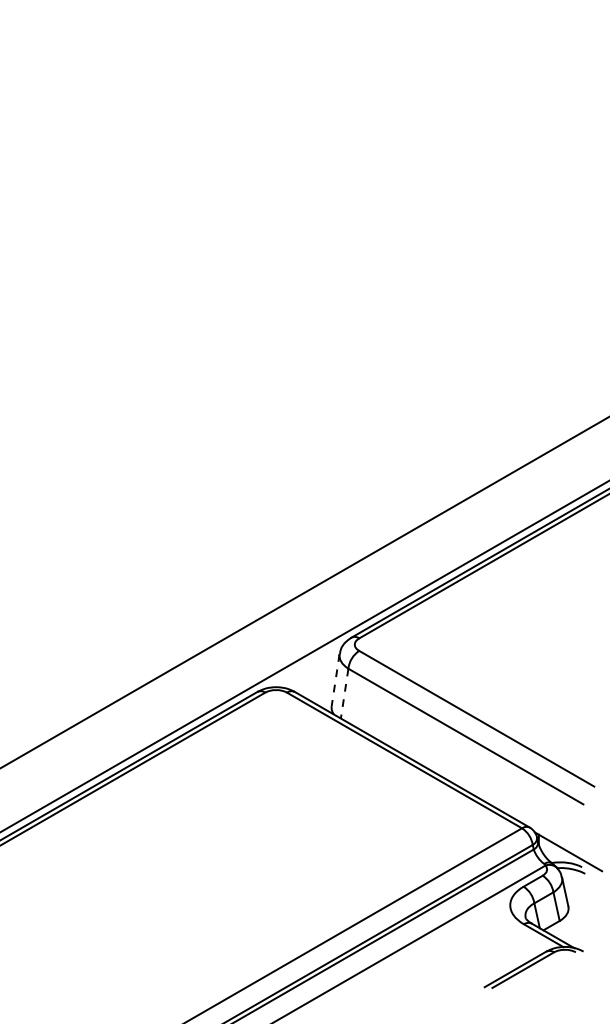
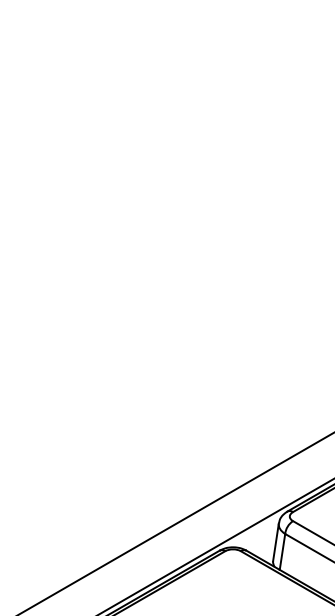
line: (335, 680) -> (275, 542), dashed -> solid
line: (344, 694) -> (282, 552), dashed -> solid

